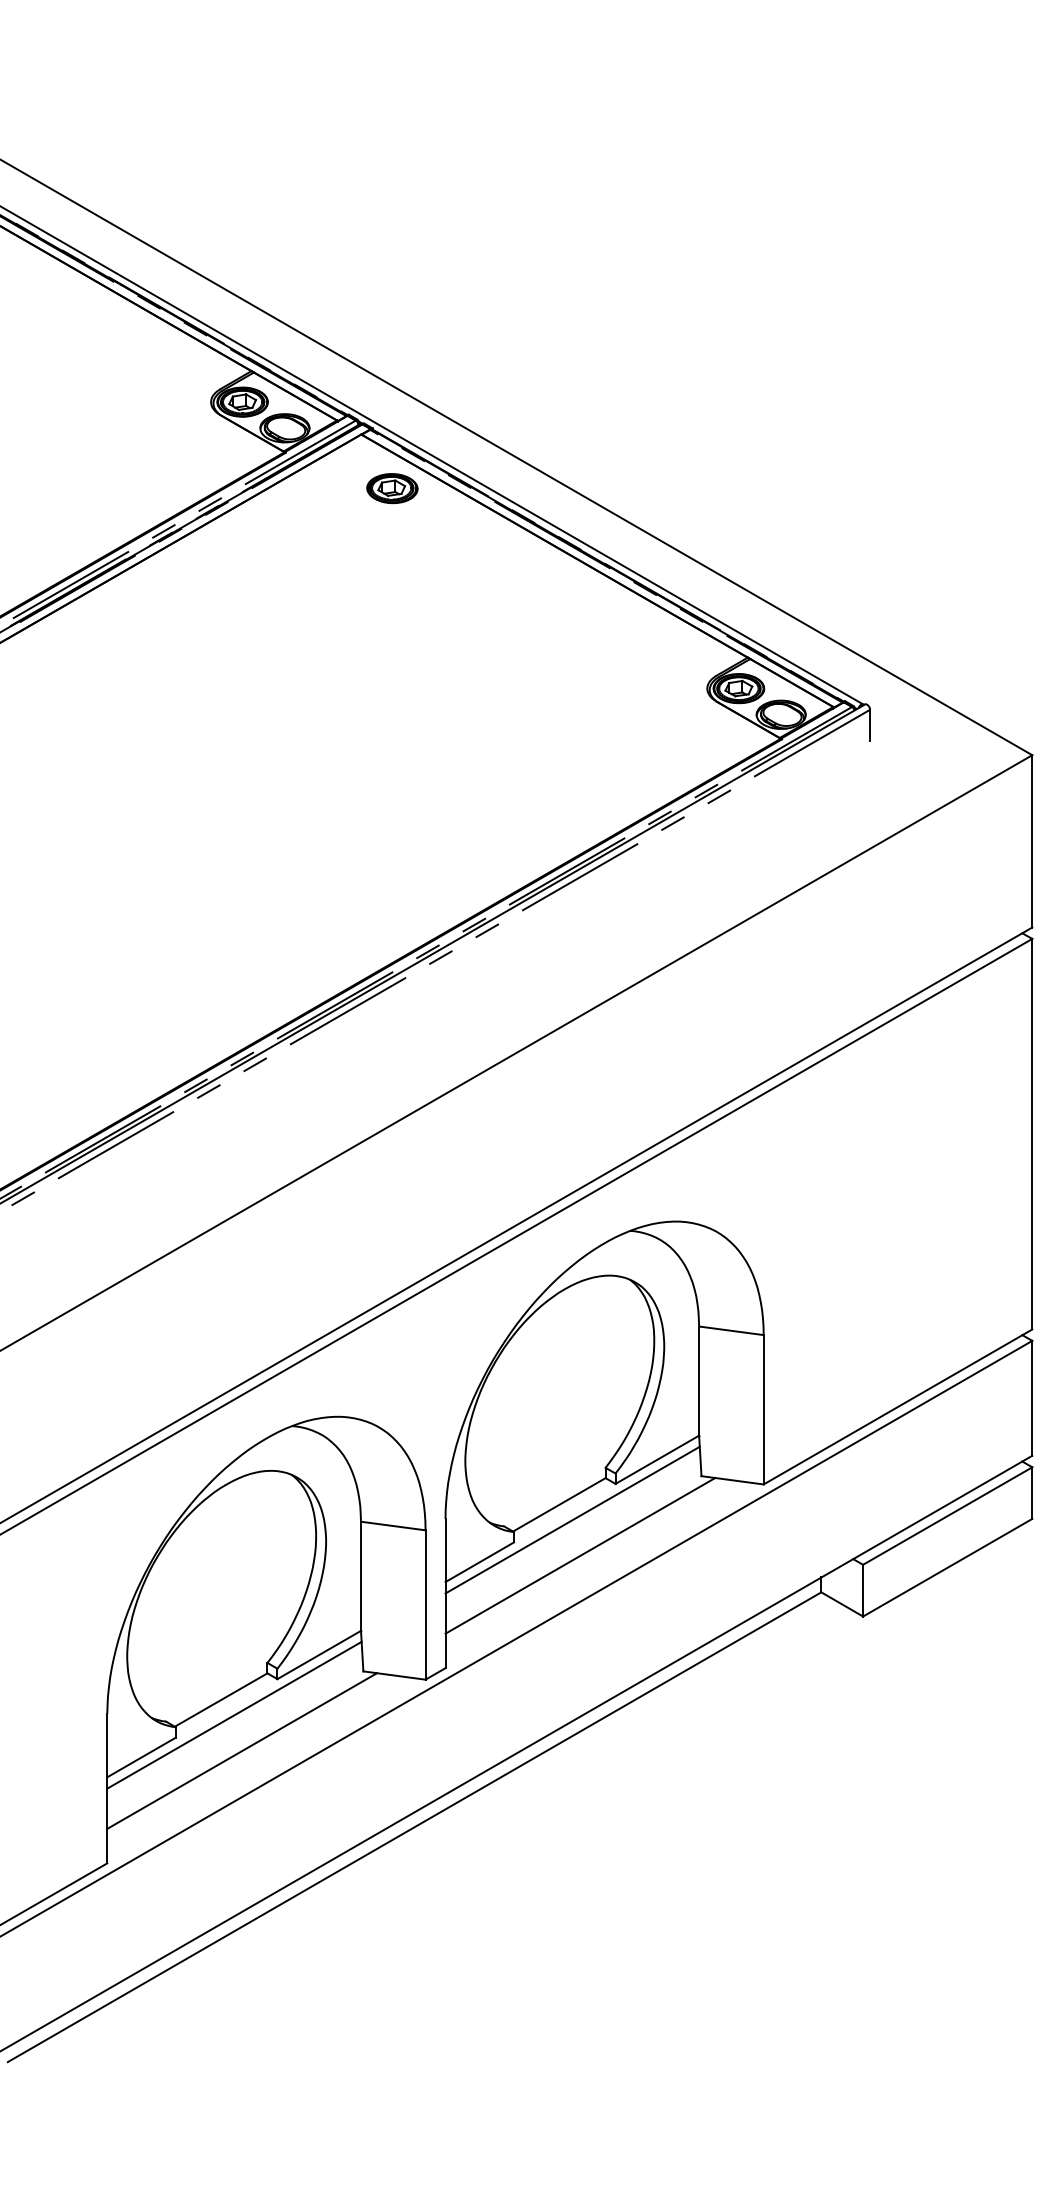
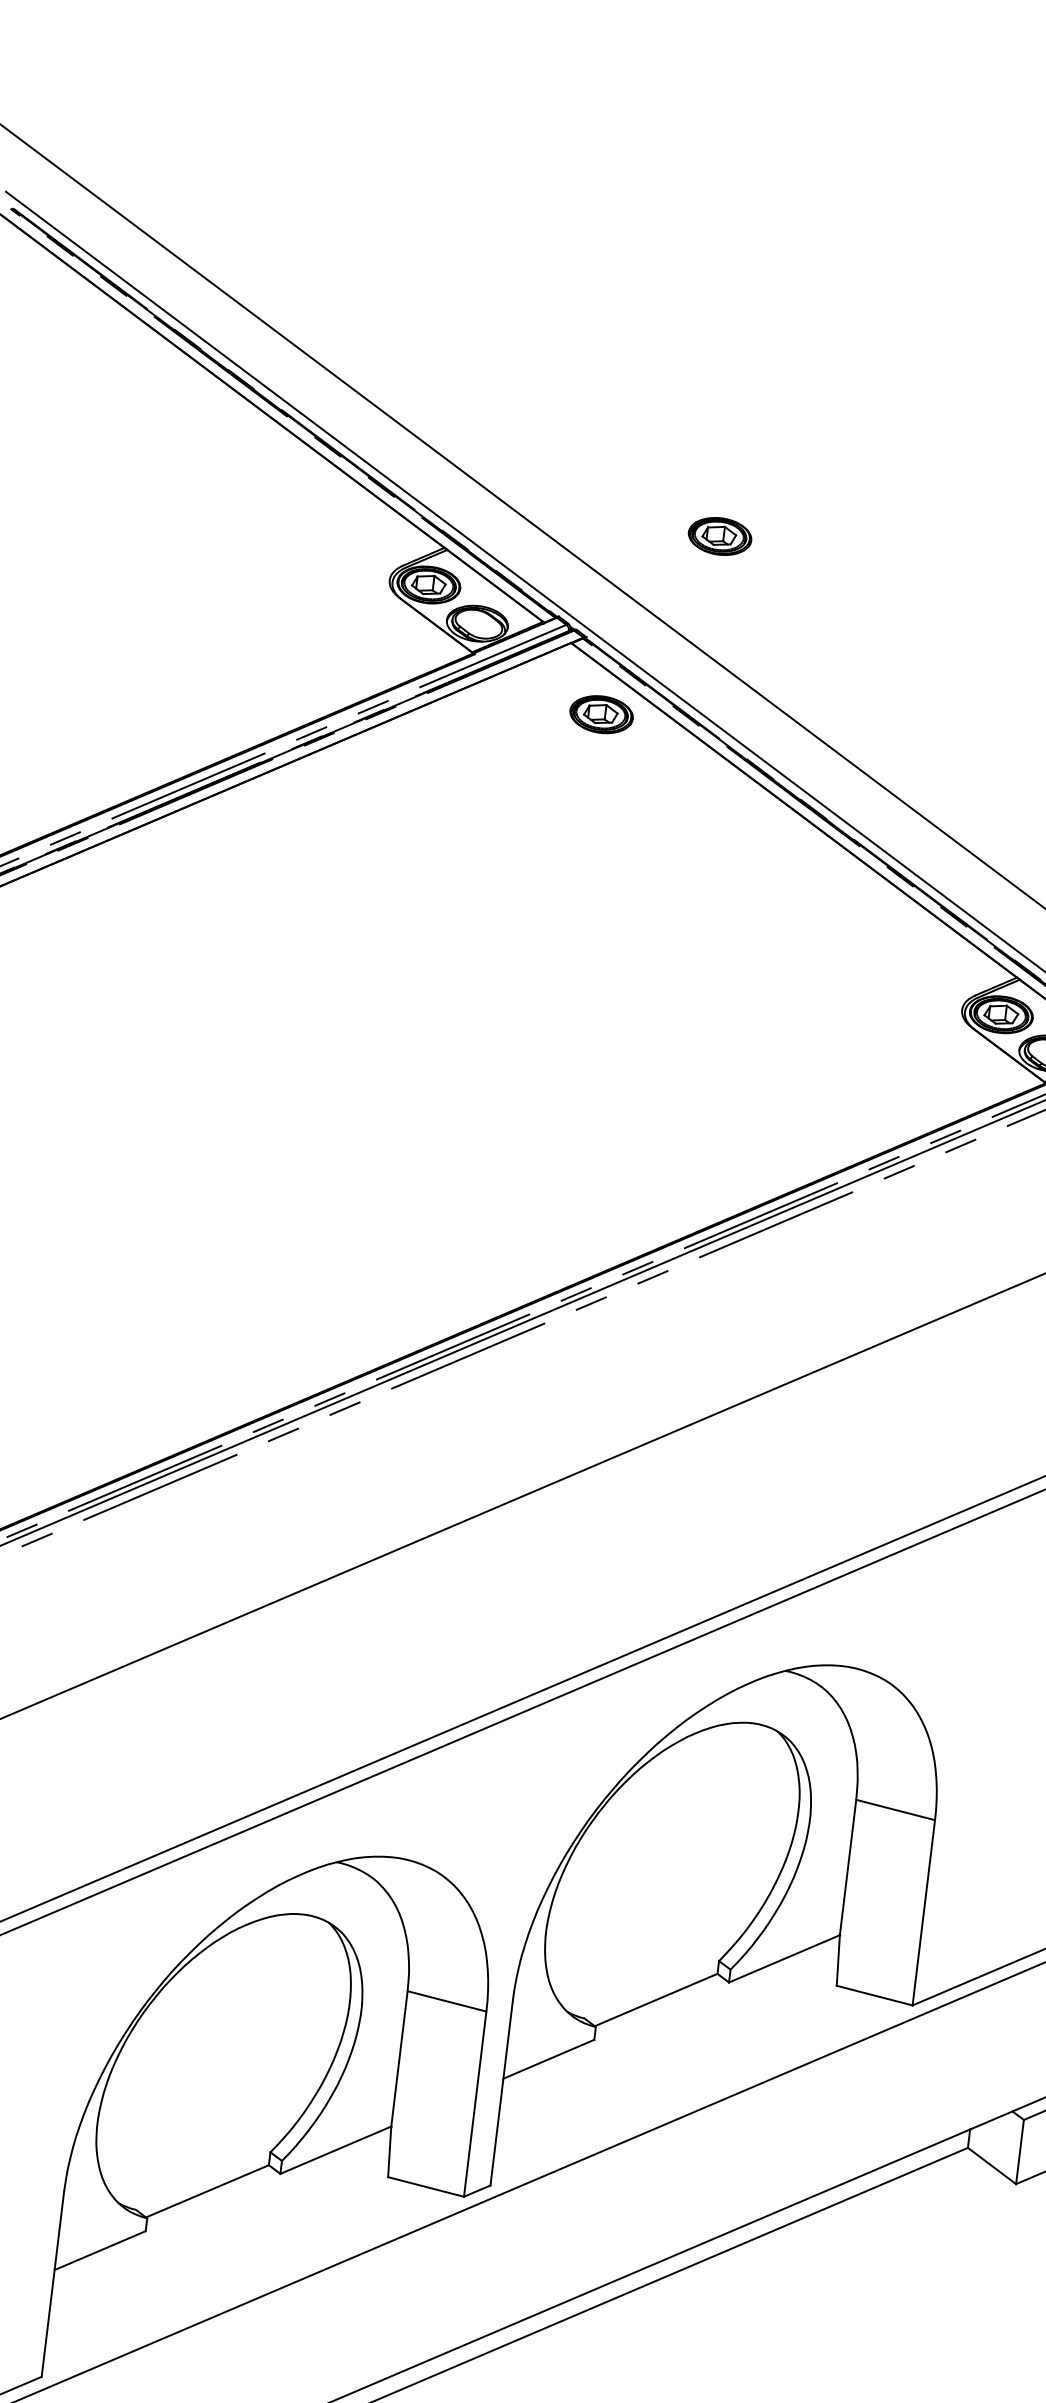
part: (469, 335) -> (720, 536), added
line: (572, 1519) -> (670, 2020), removed
line: (580, 1555) -> (674, 2066), removed
line: (234, 1714) -> (221, 2211), removed
line: (242, 1750) -> (226, 2257), removed

